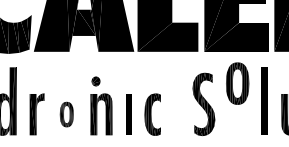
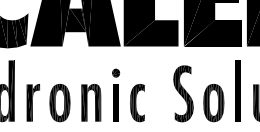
part: (95, 81) -> (115, 73), moved
part: (237, 83) -> (213, 102), moved
part: (66, 114) -> (59, 102), size x1.67

